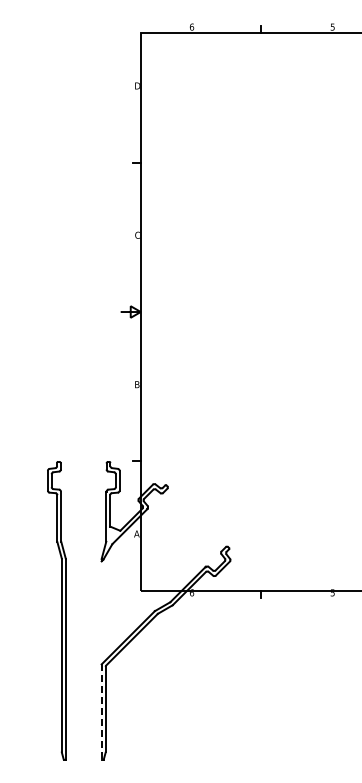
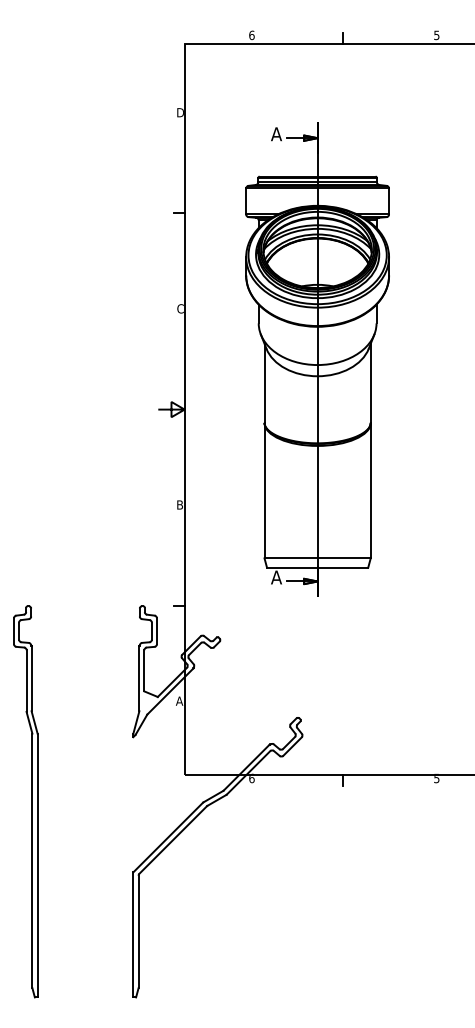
part: (241, 273) -> (316, 359), added
part: (56, 610) -> (25, 801), moved
line: (101, 711) -> (133, 934), dashed -> solid

